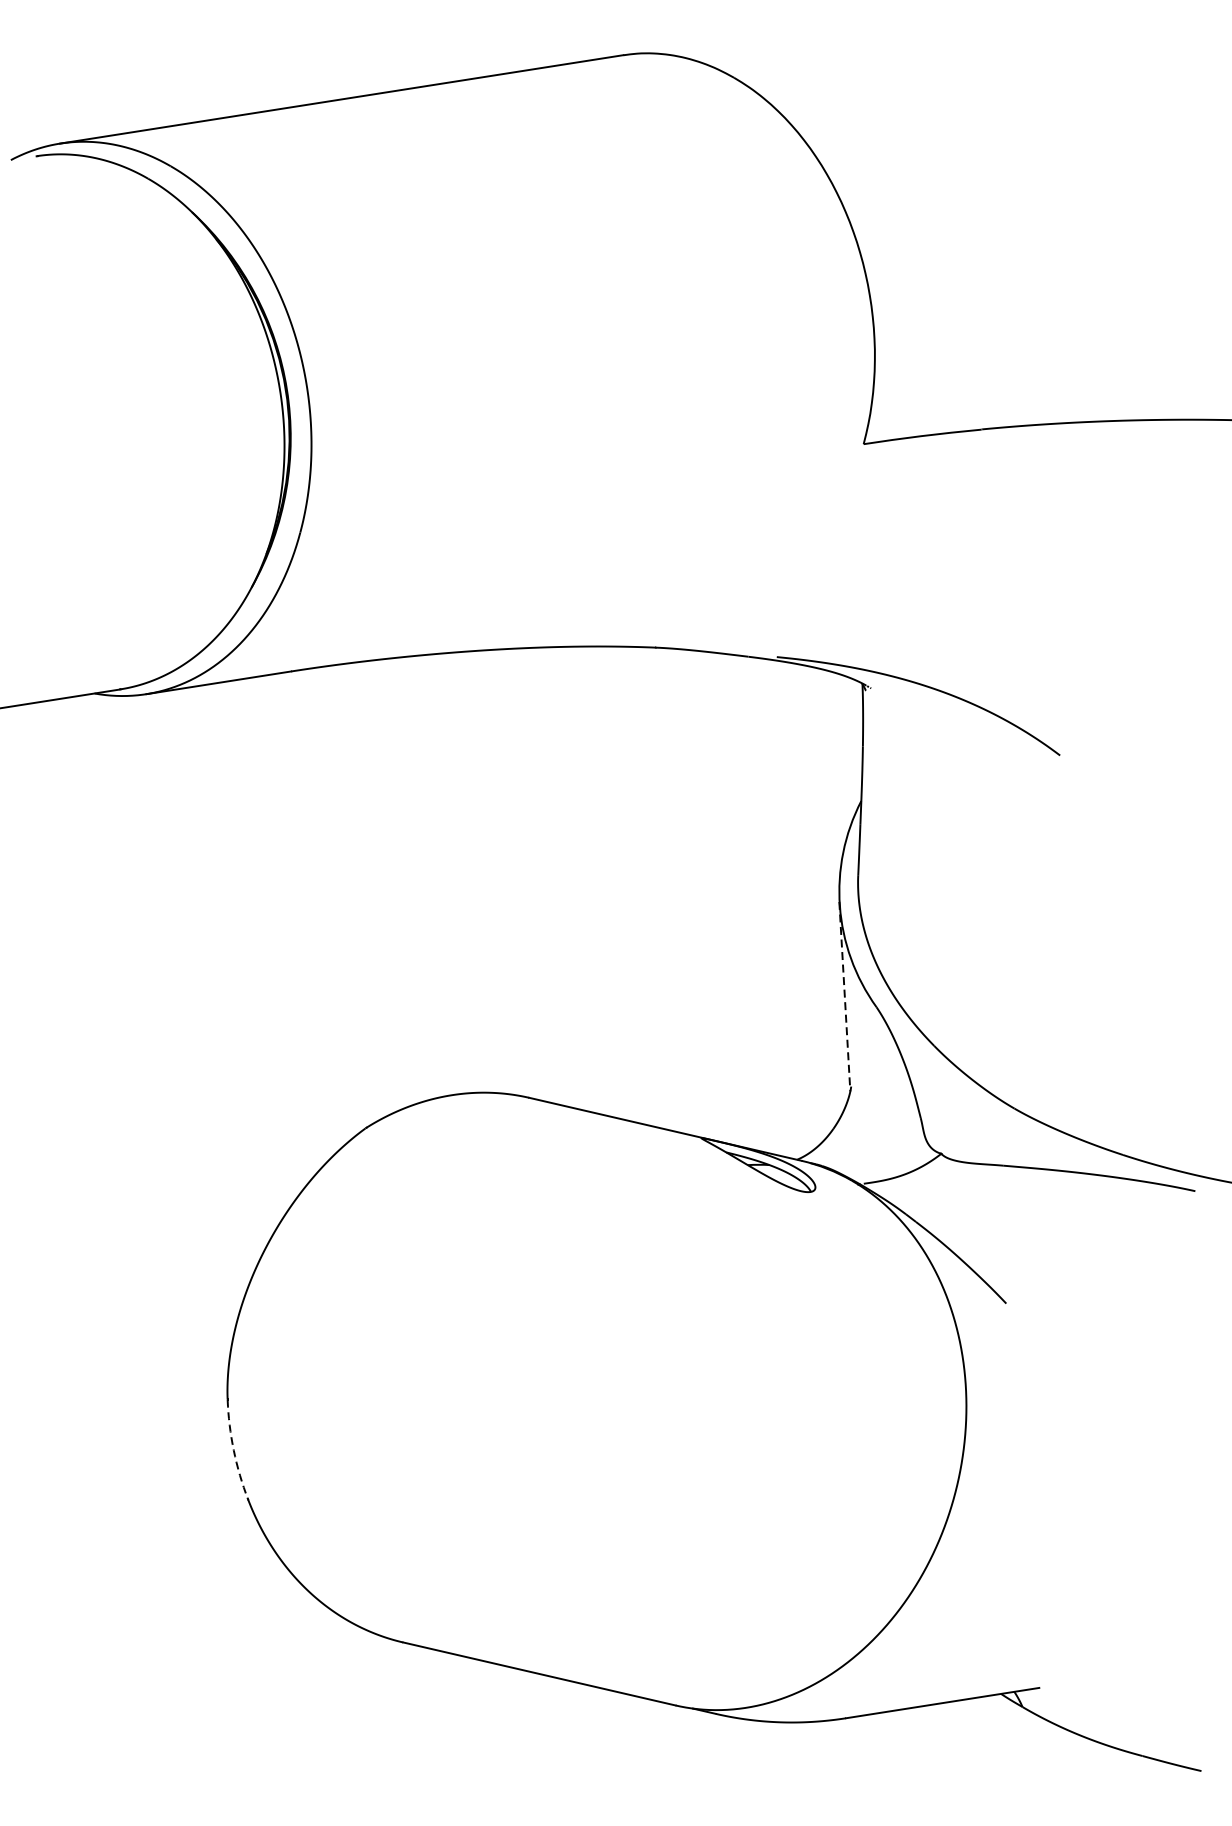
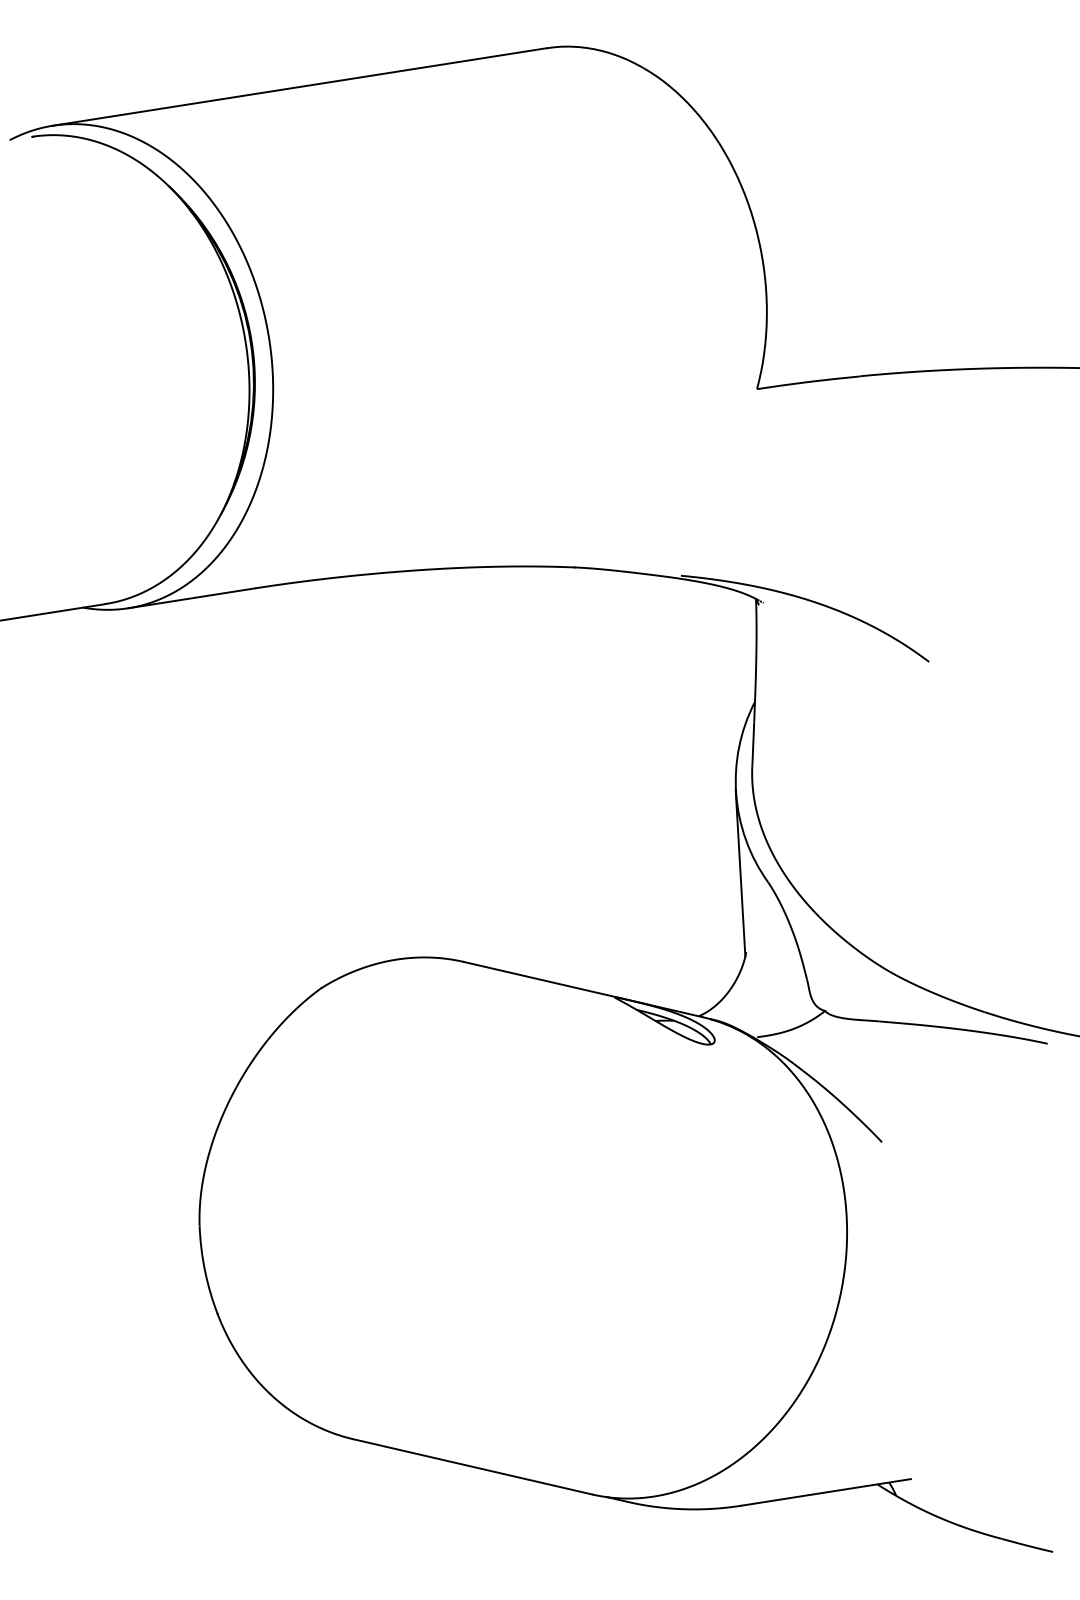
line: (844, 996) -> (740, 873), dashed -> solid
arc: (234, 1449) -> (205, 1270), dashed -> solid

